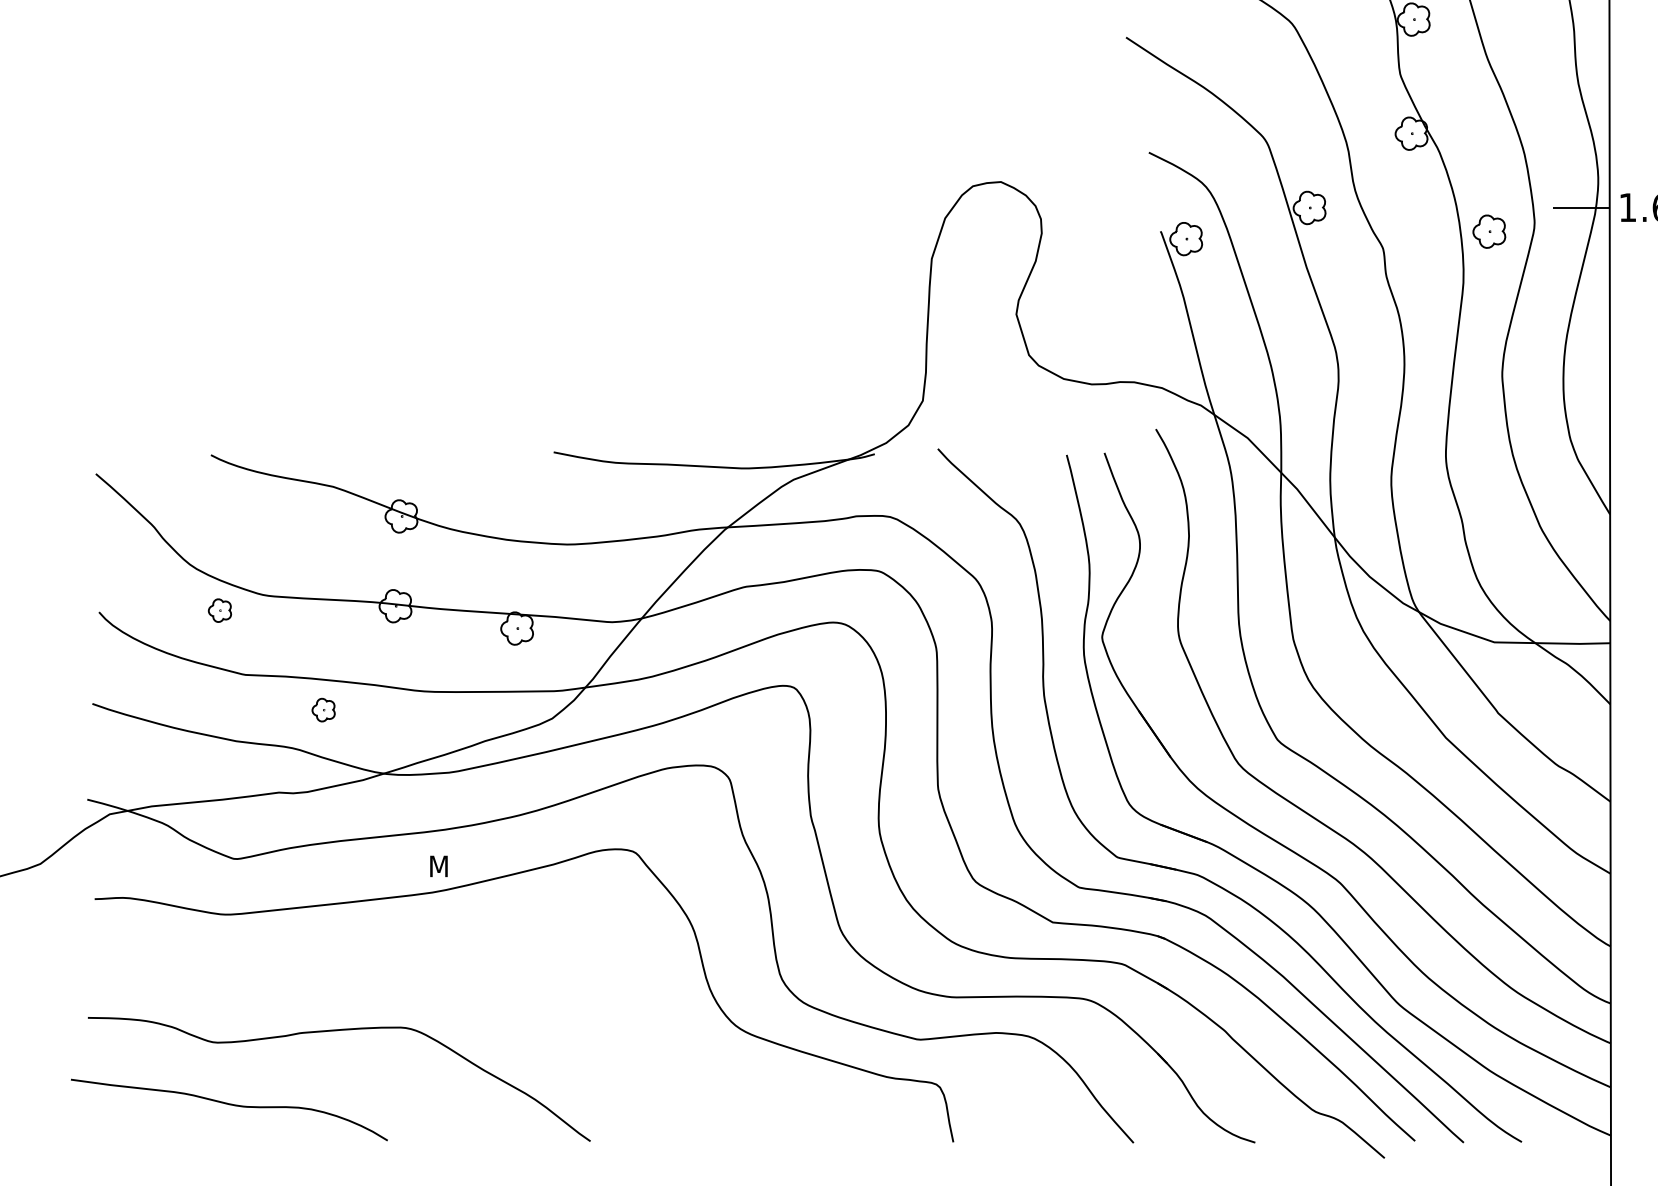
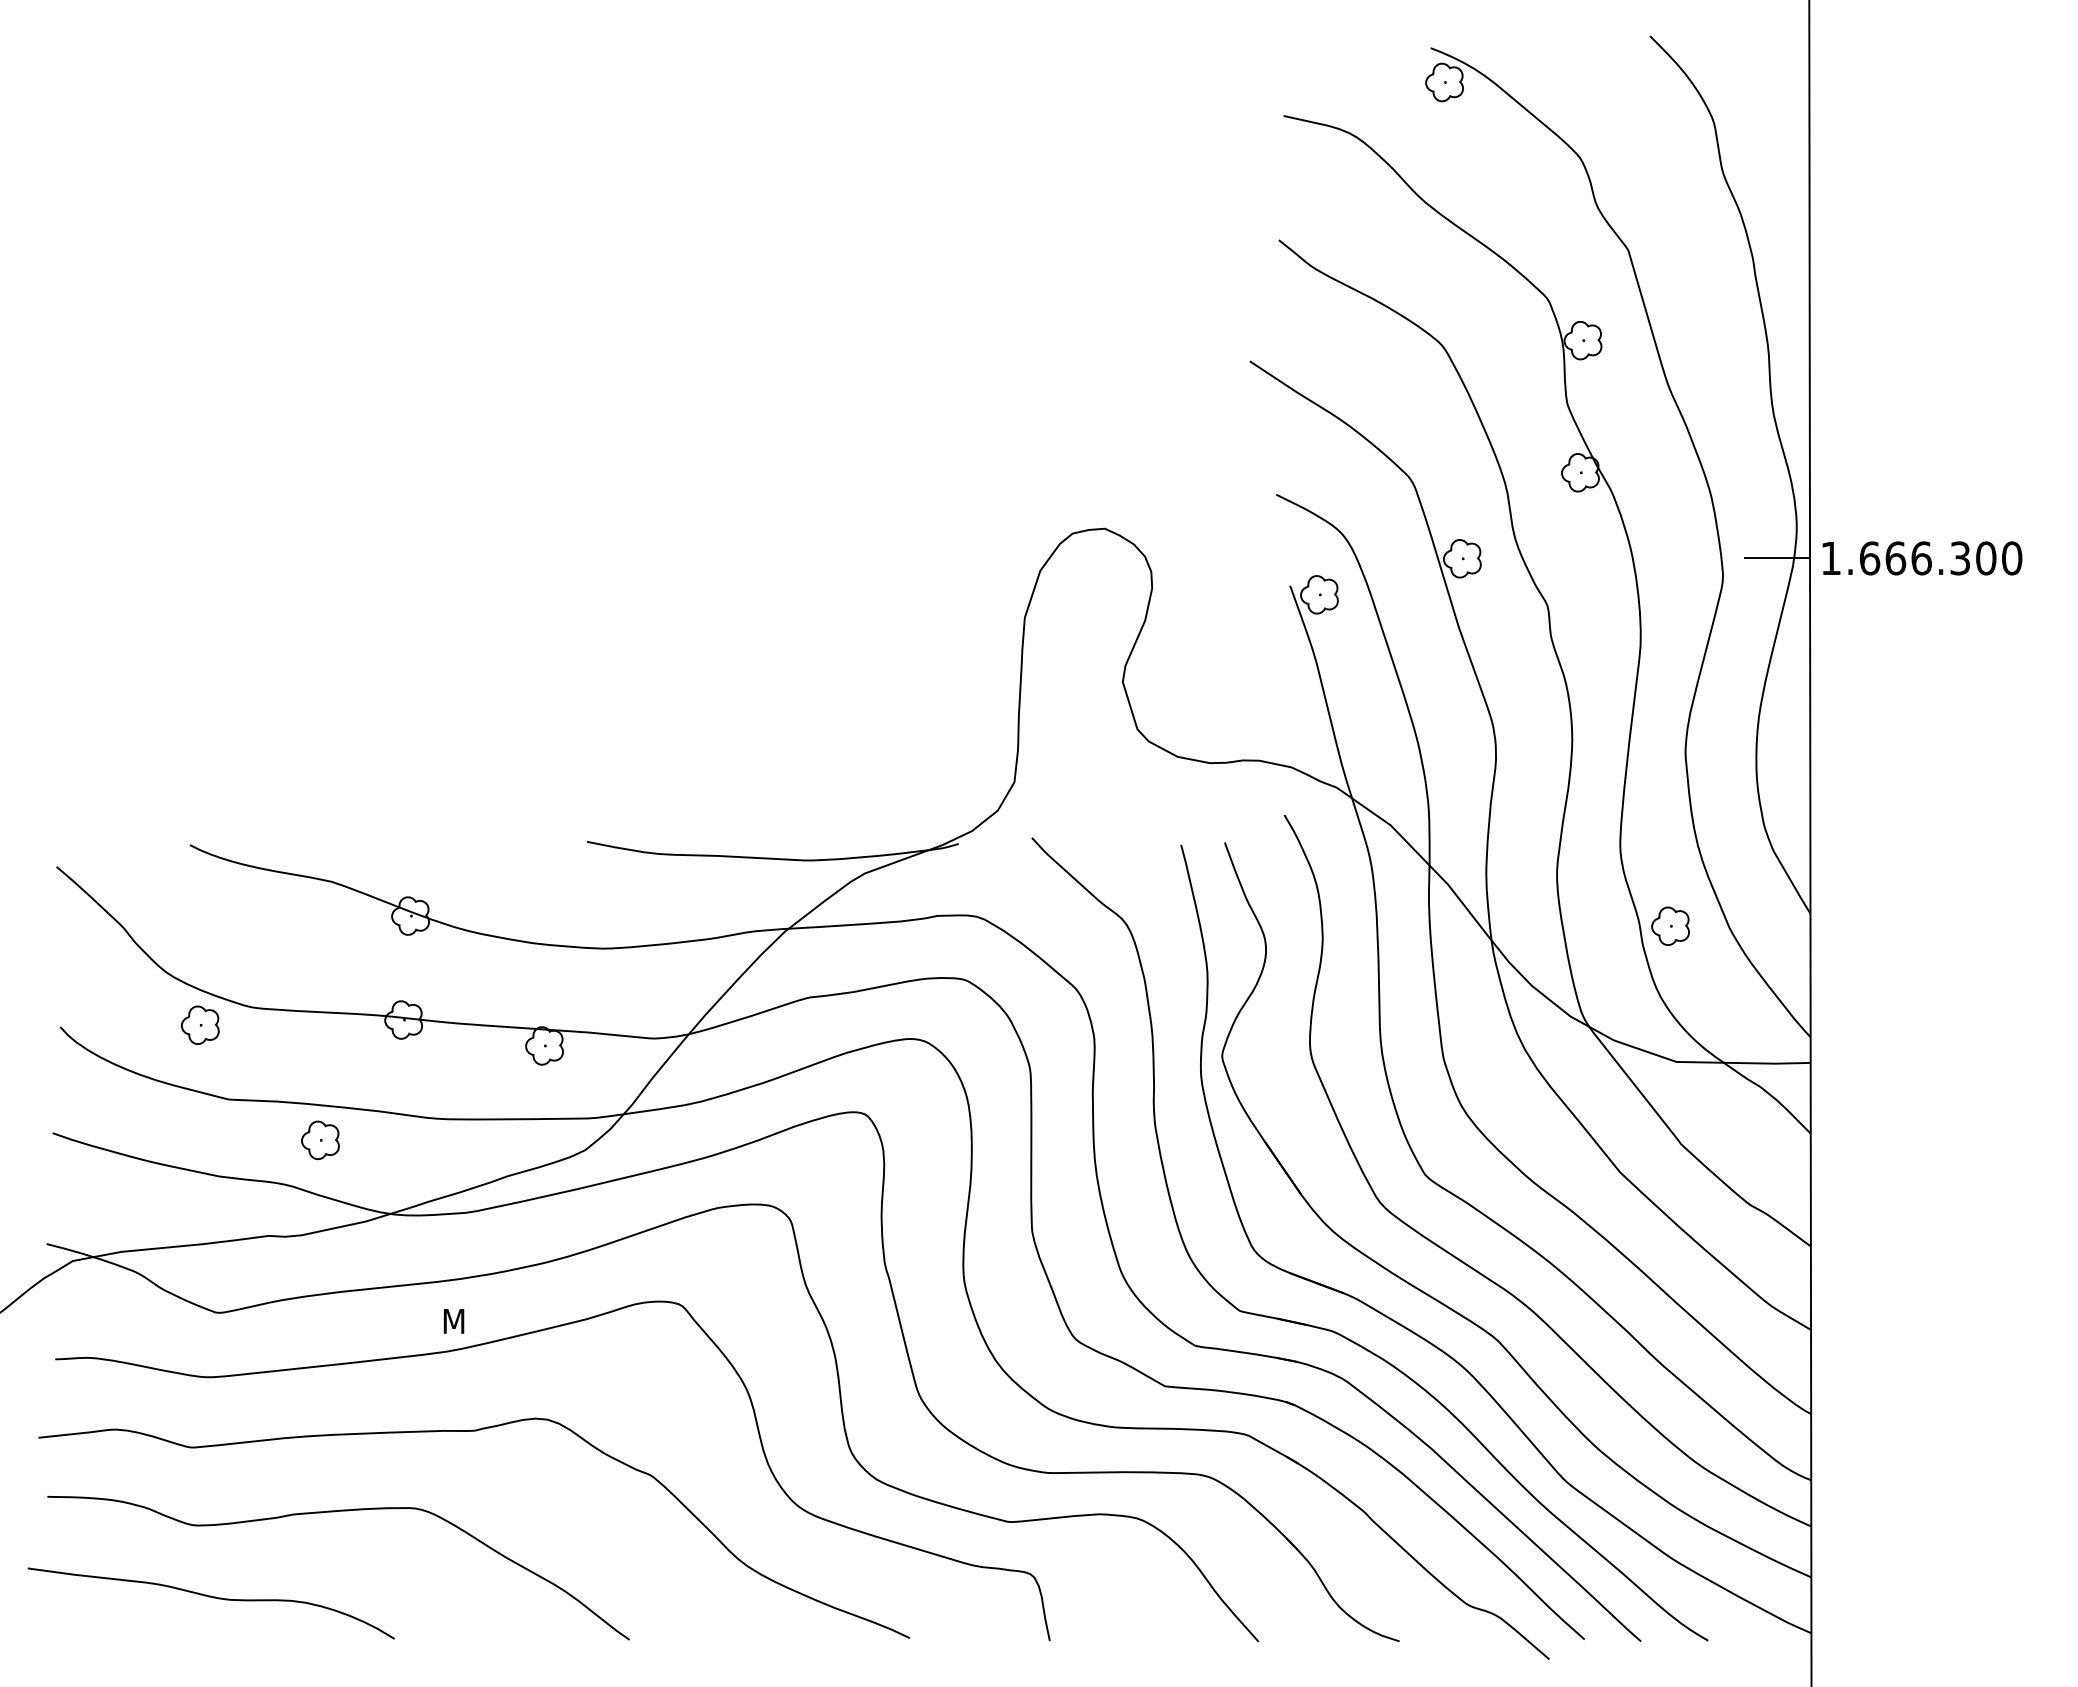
part: (1489, 231) -> (1670, 925), moved
part: (220, 610) -> (200, 1024), size x1.43
part: (323, 710) -> (320, 1140), size x1.43
curve: (456, 961) -> (474, 1431), added

